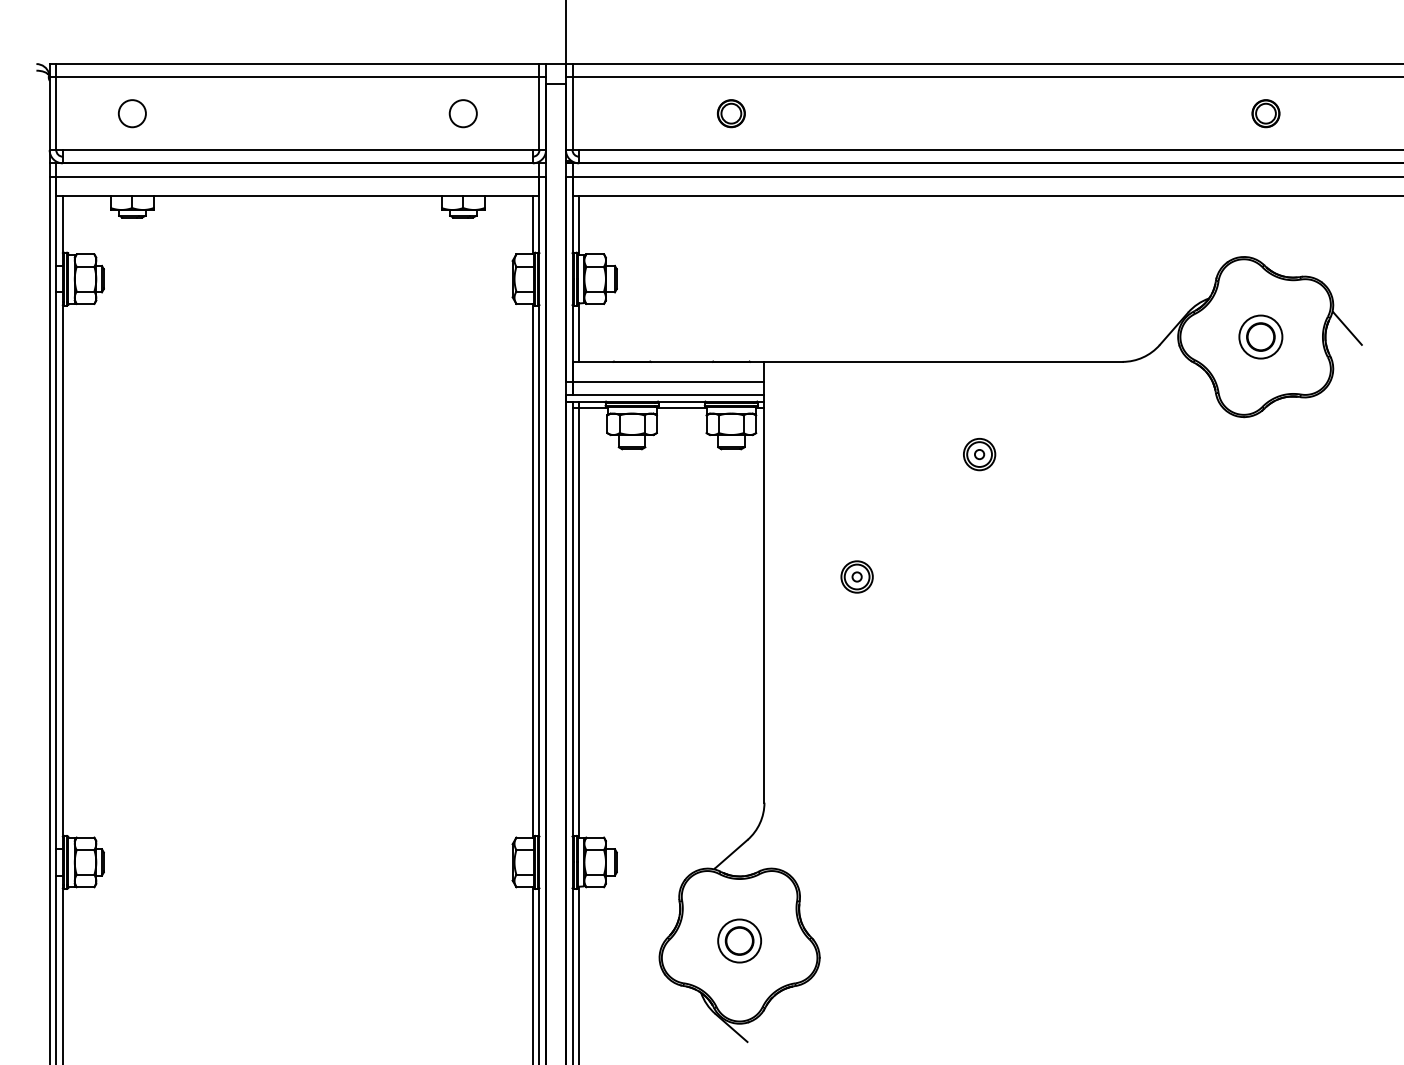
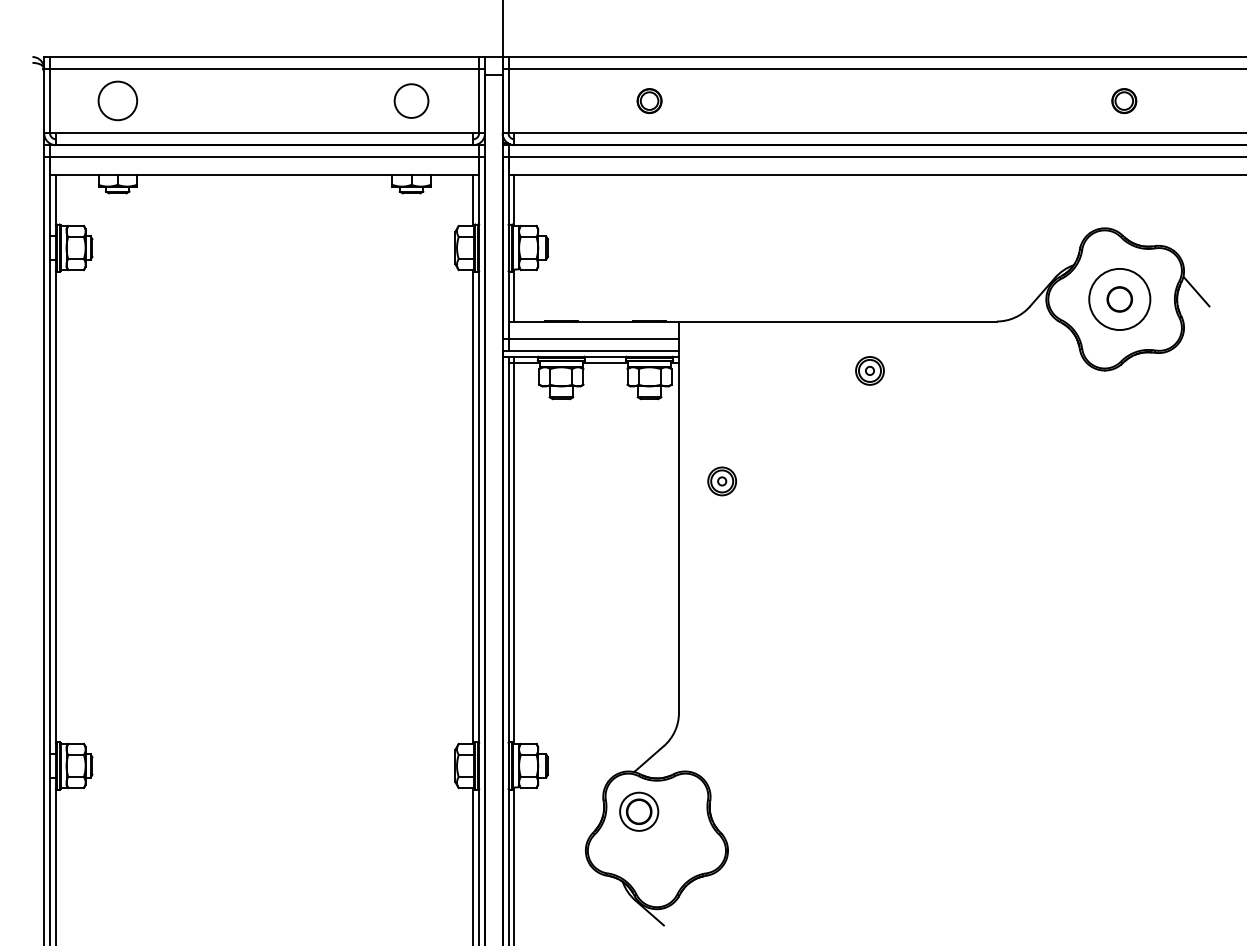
circle: (131, 113) -> (116, 100), size x1.6
circle: (462, 113) -> (410, 100), size x1.4
circle: (1260, 336) -> (1119, 298), size x1.6
part: (979, 454) -> (869, 370), moved
part: (856, 576) -> (721, 480), moved
part: (739, 940) -> (639, 811), moved

